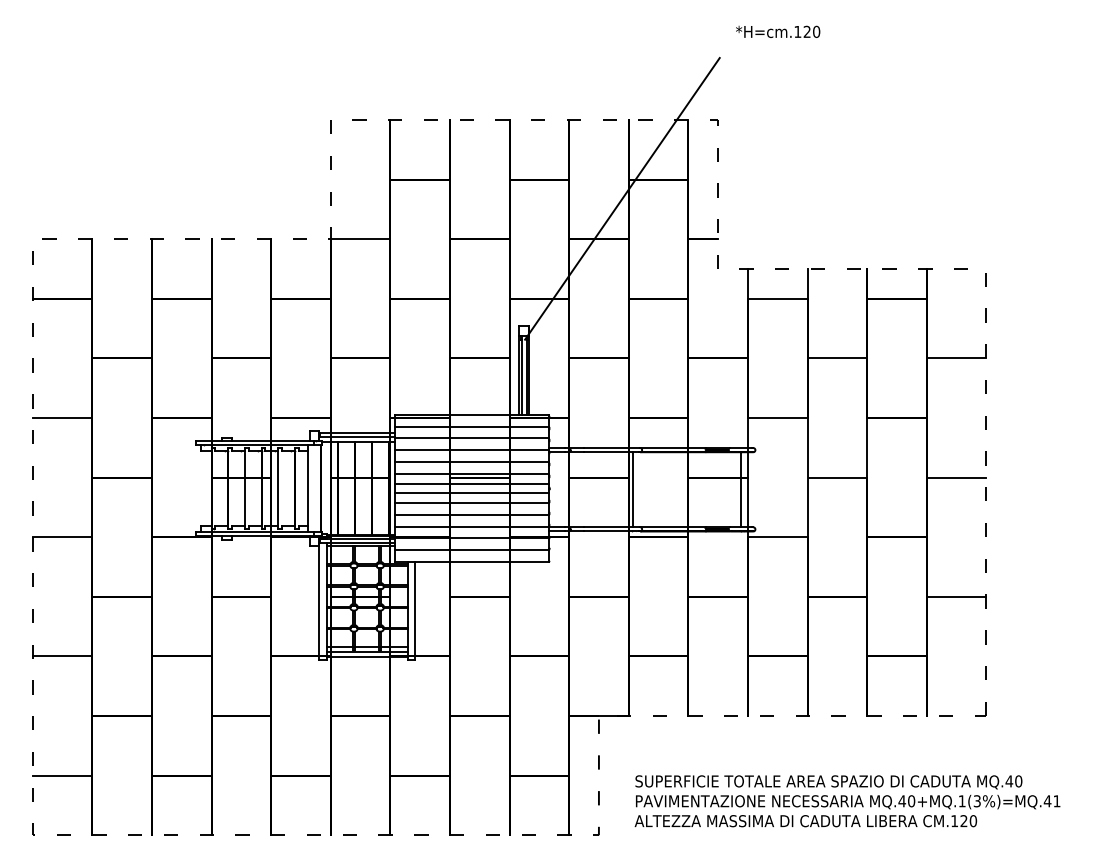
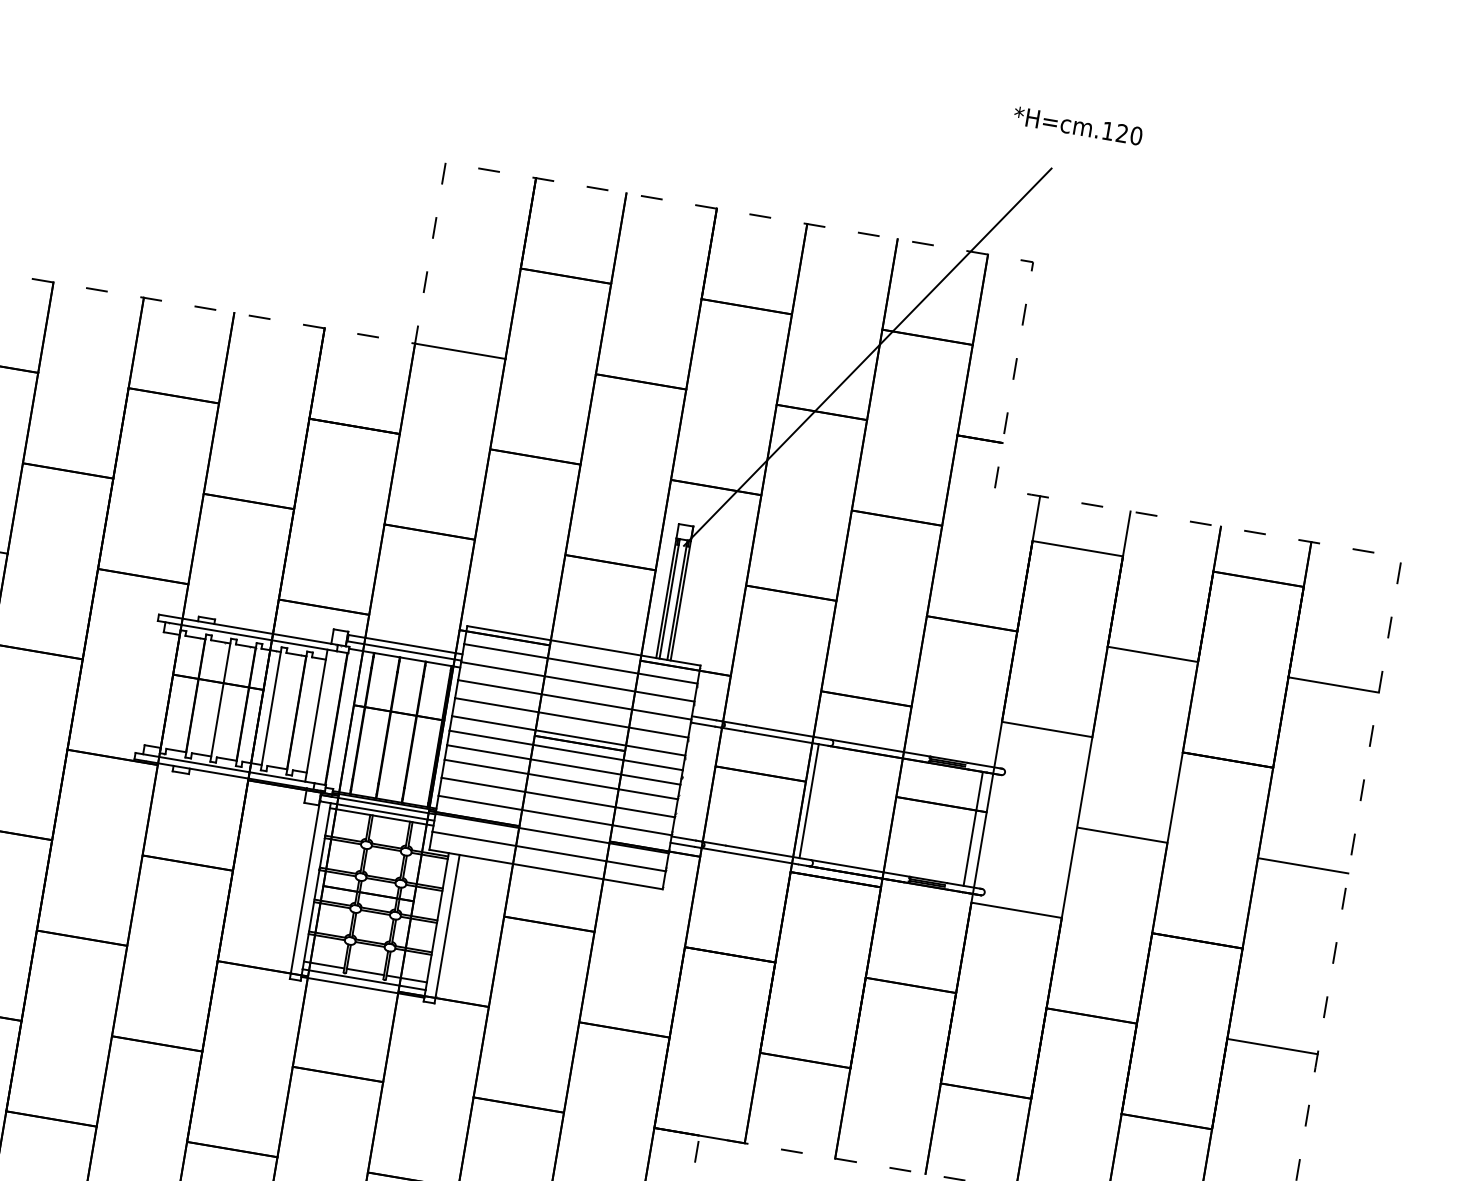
text: (778, 31) -> (1078, 125), moved

